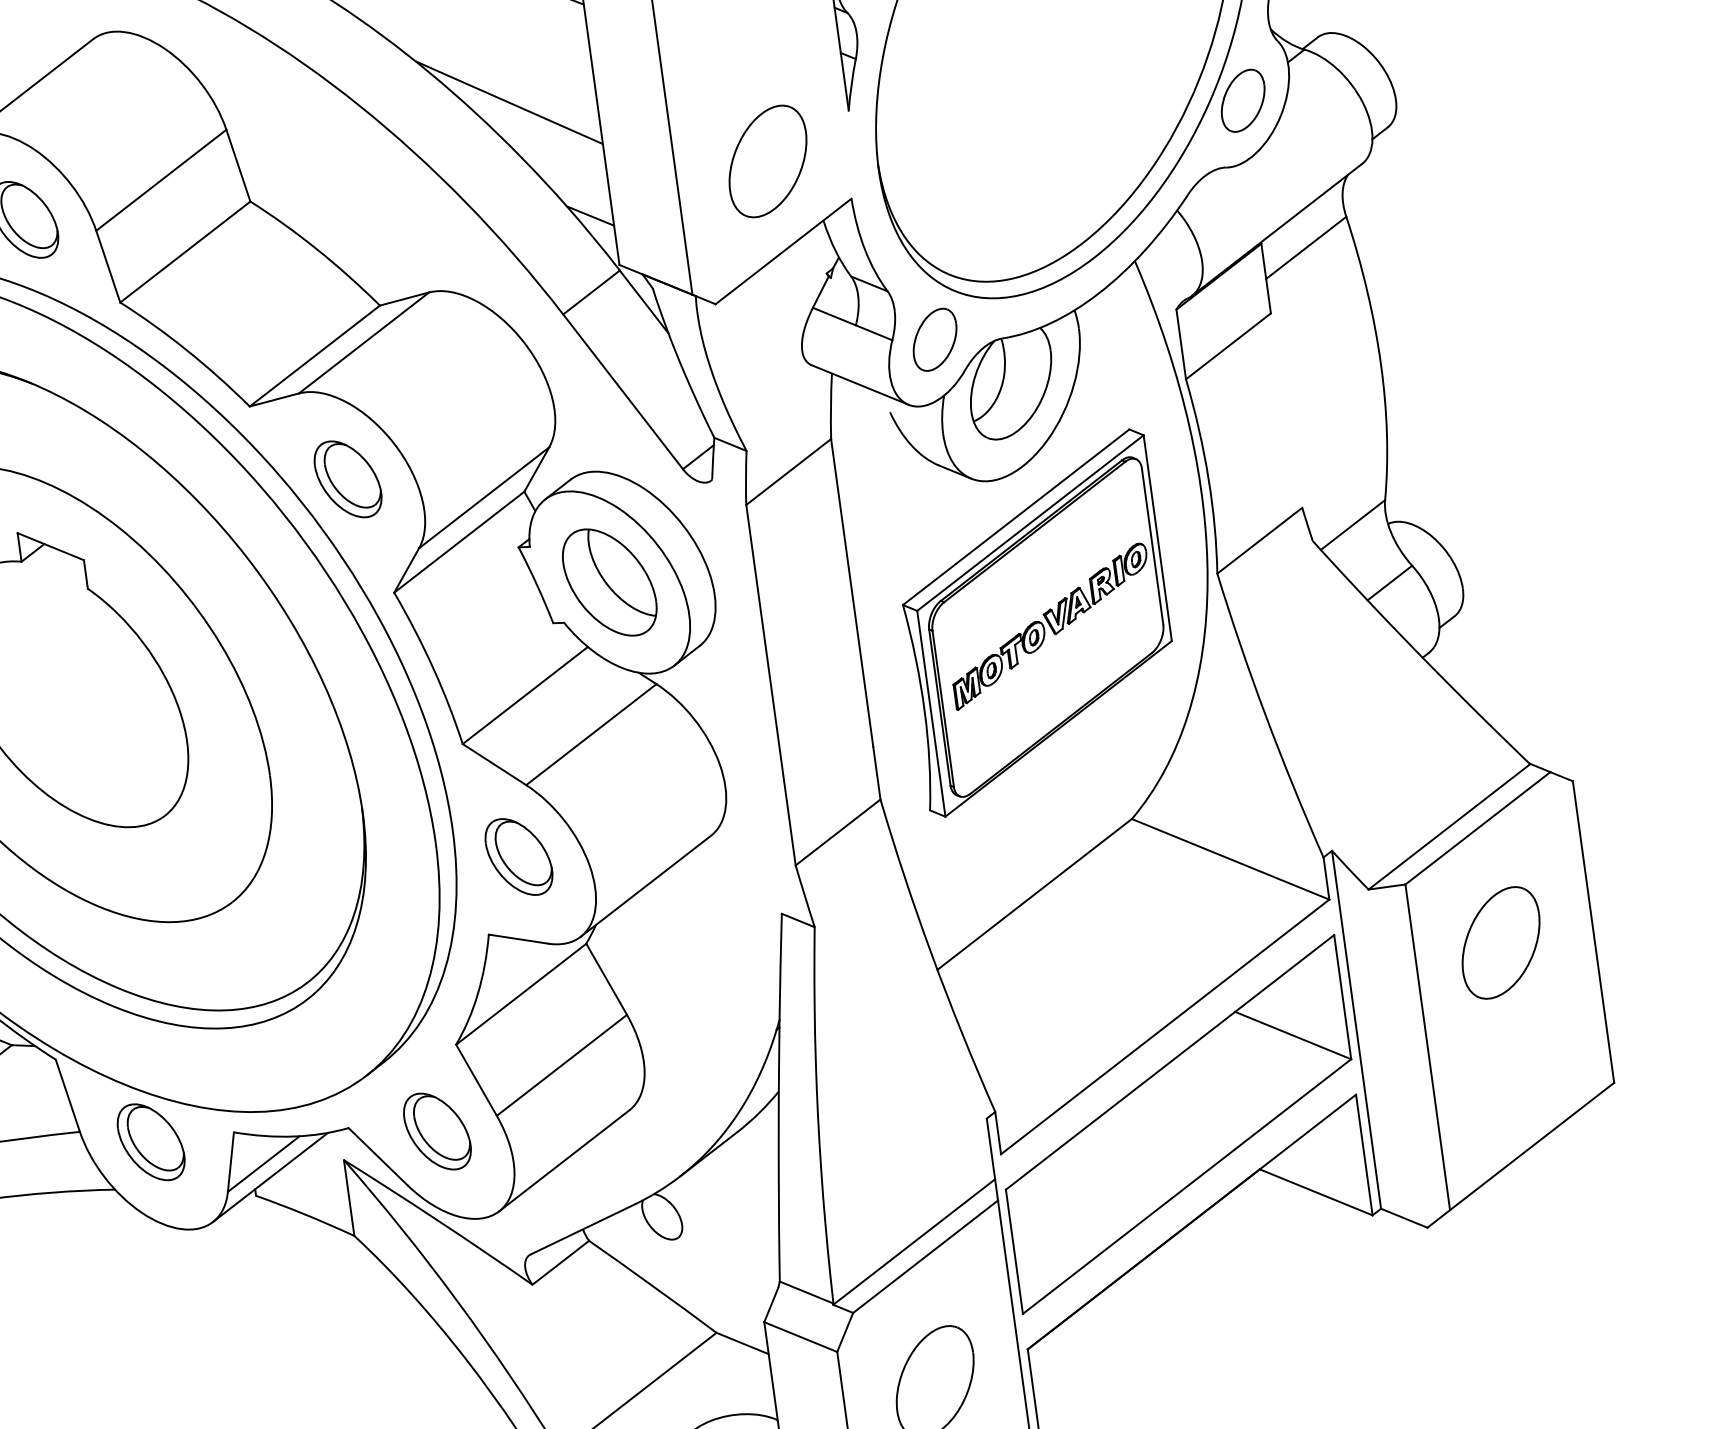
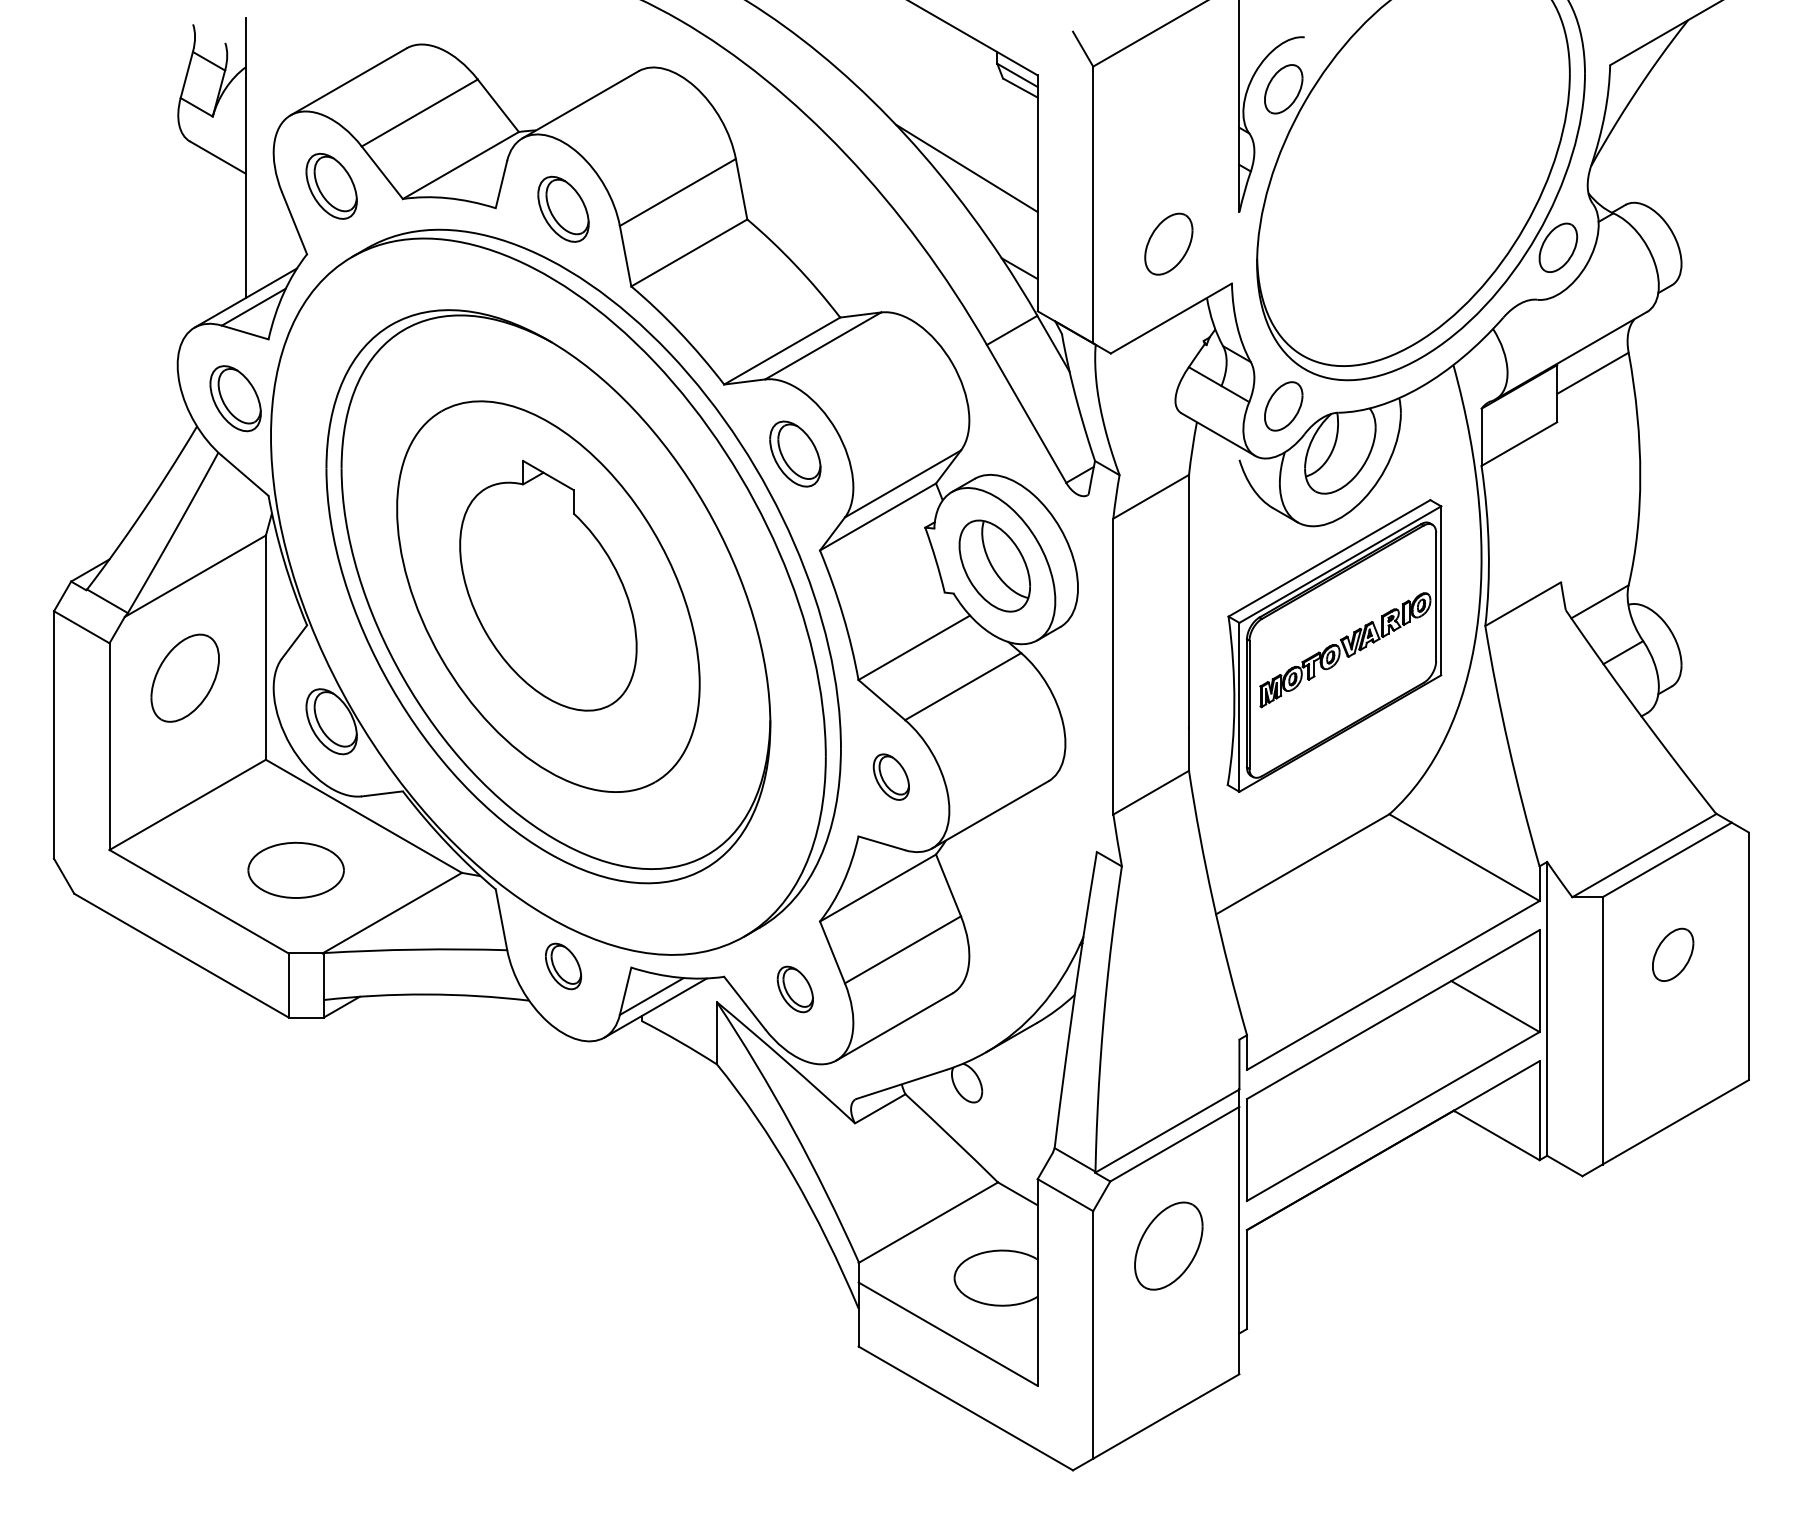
part: (767, 160) -> (1168, 243), size x0.7
part: (519, 856) -> (891, 776), size x0.7
part: (1500, 942) -> (1672, 954), size x0.6
part: (437, 1131) -> (795, 989), size x0.7
part: (151, 1142) -> (563, 966), size x0.7

